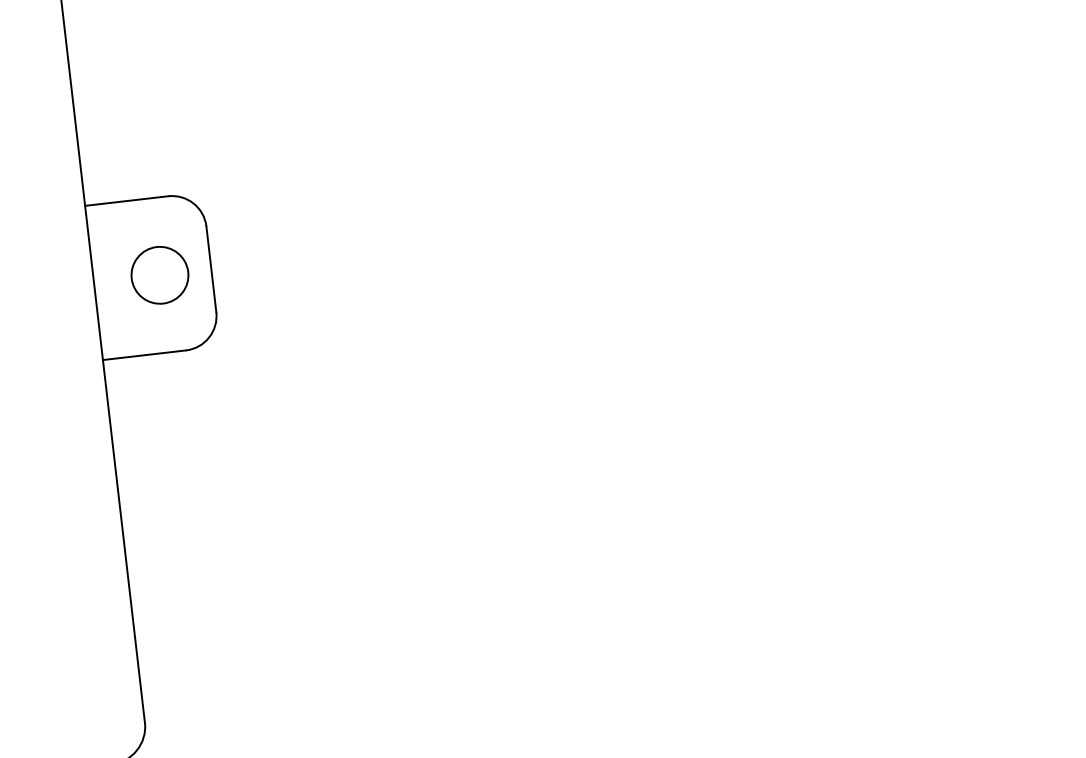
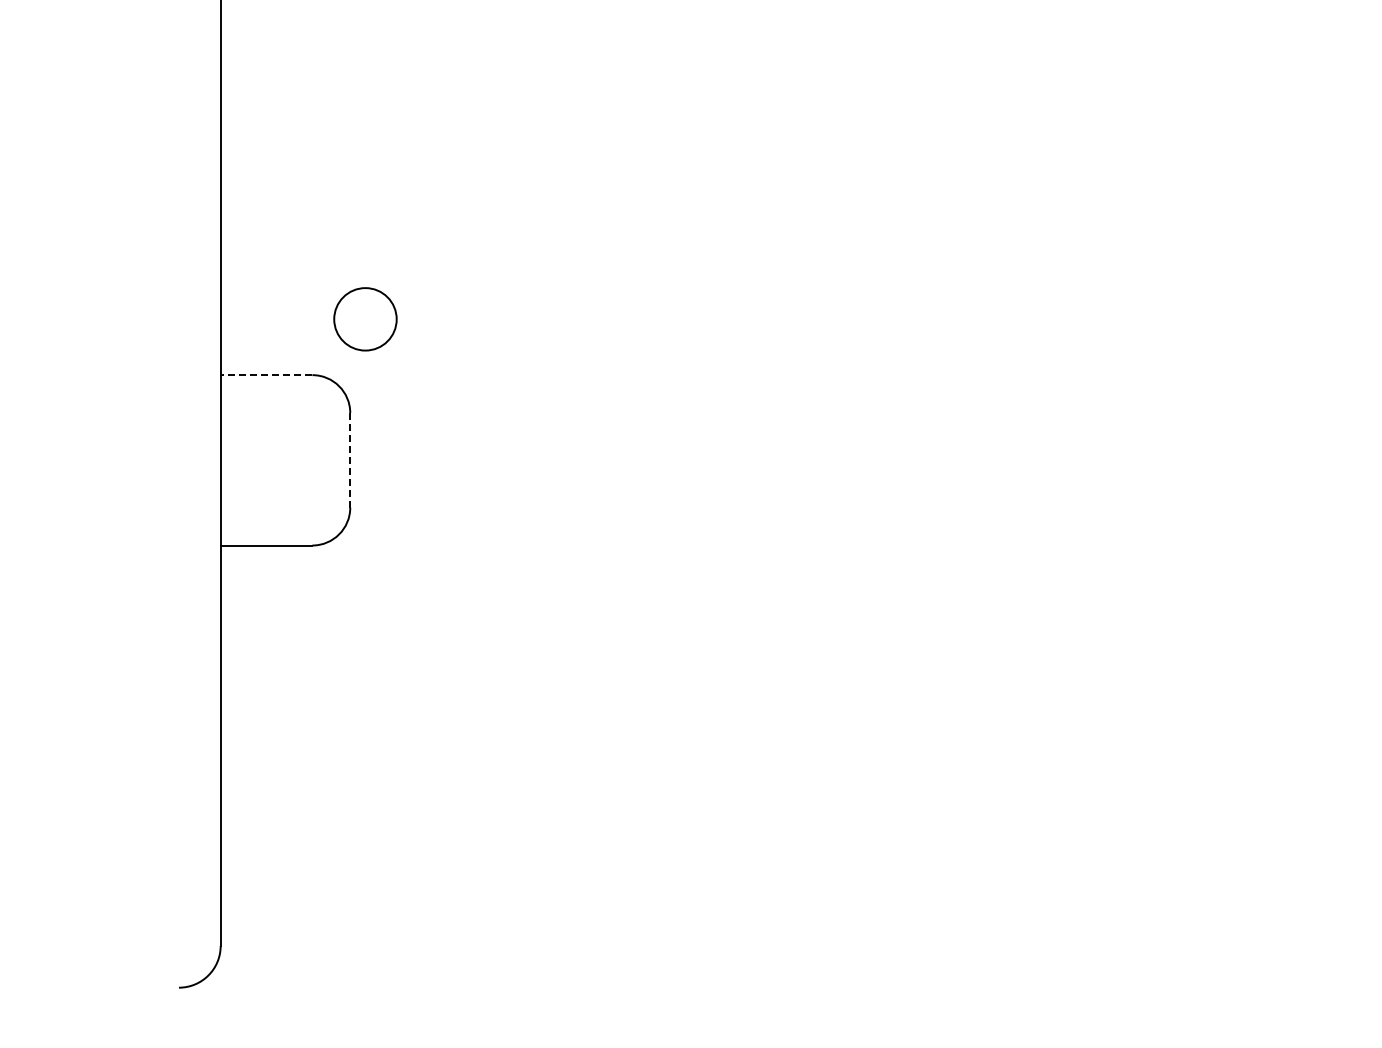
line: (126, 201) -> (266, 375), solid -> dashed
line: (211, 268) -> (350, 459), solid -> dashed
circle: (160, 275) -> (365, 319), moved

